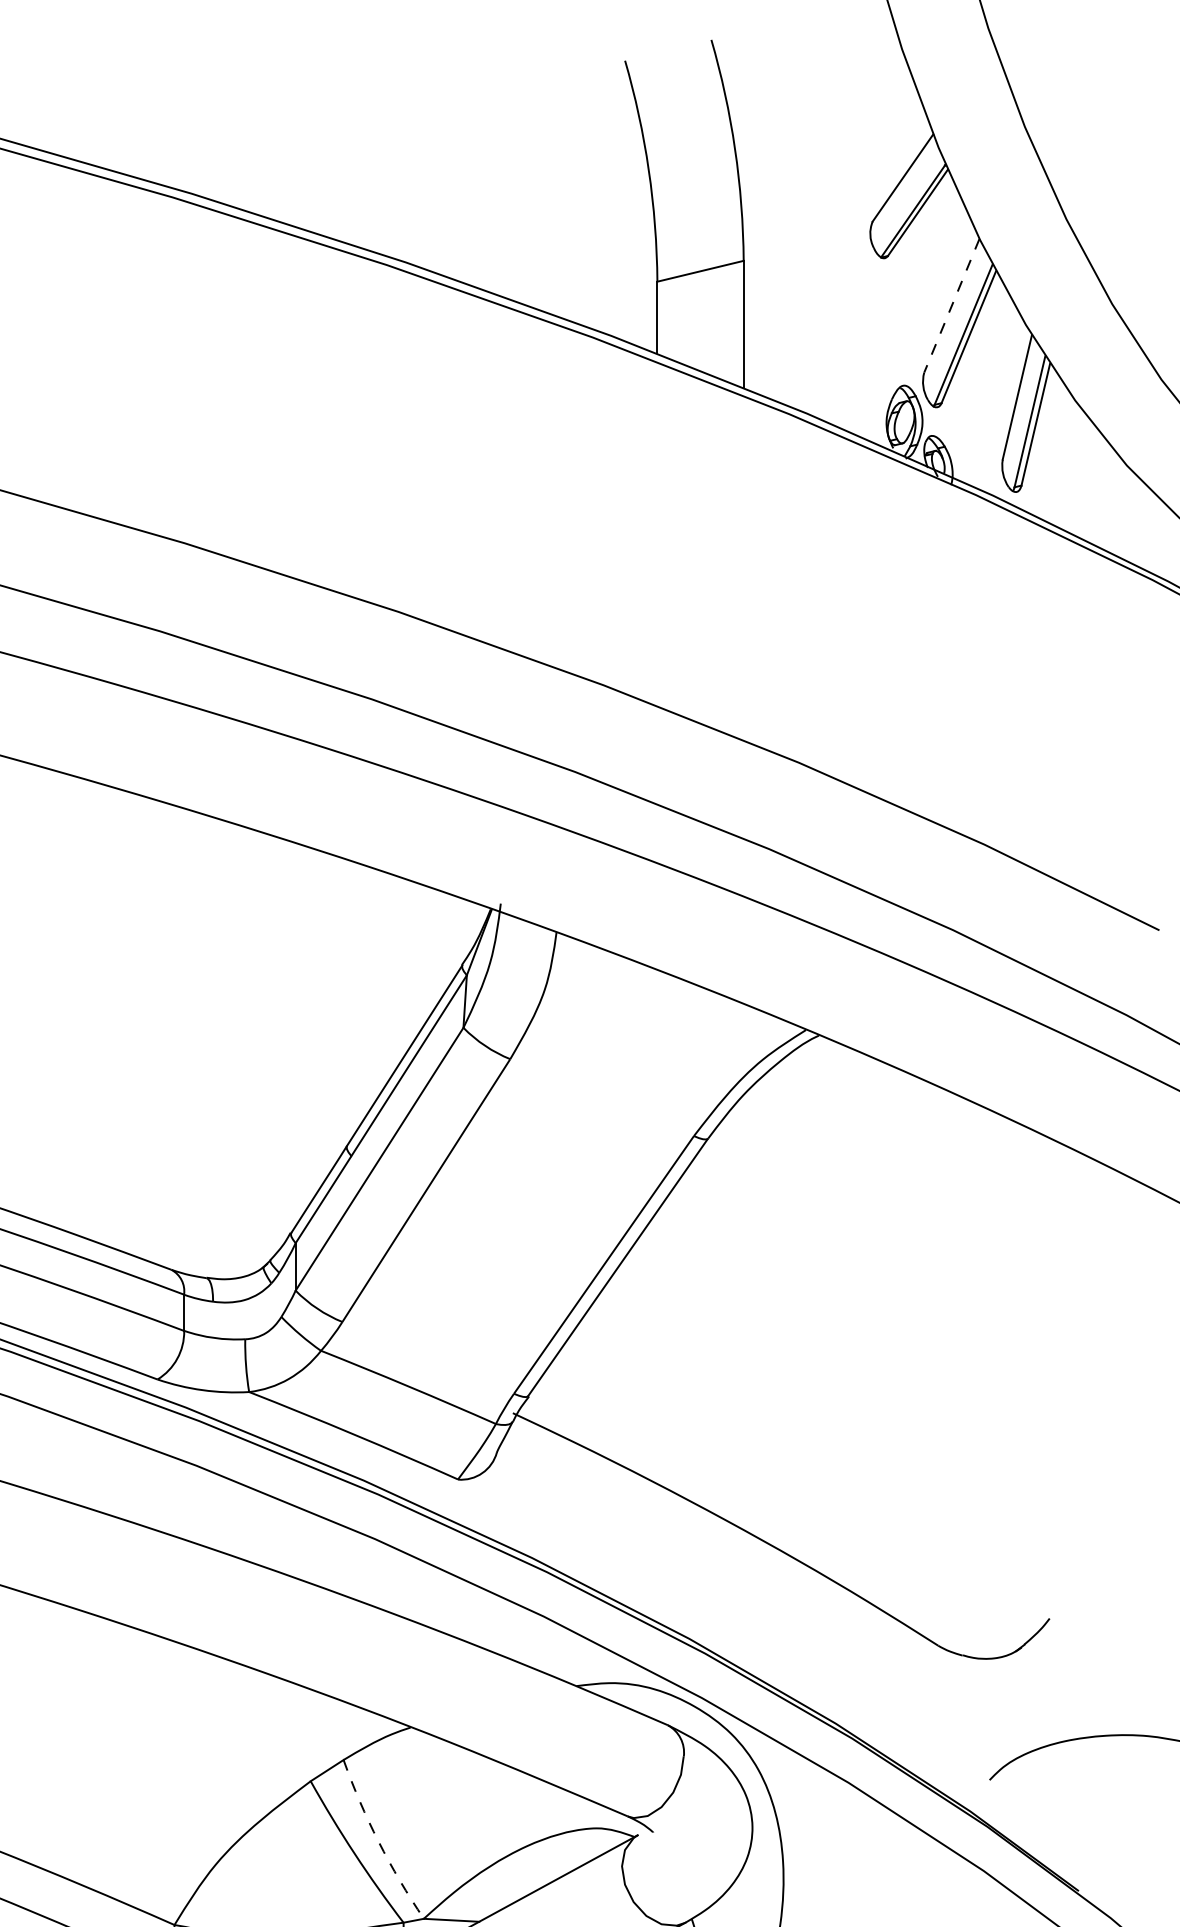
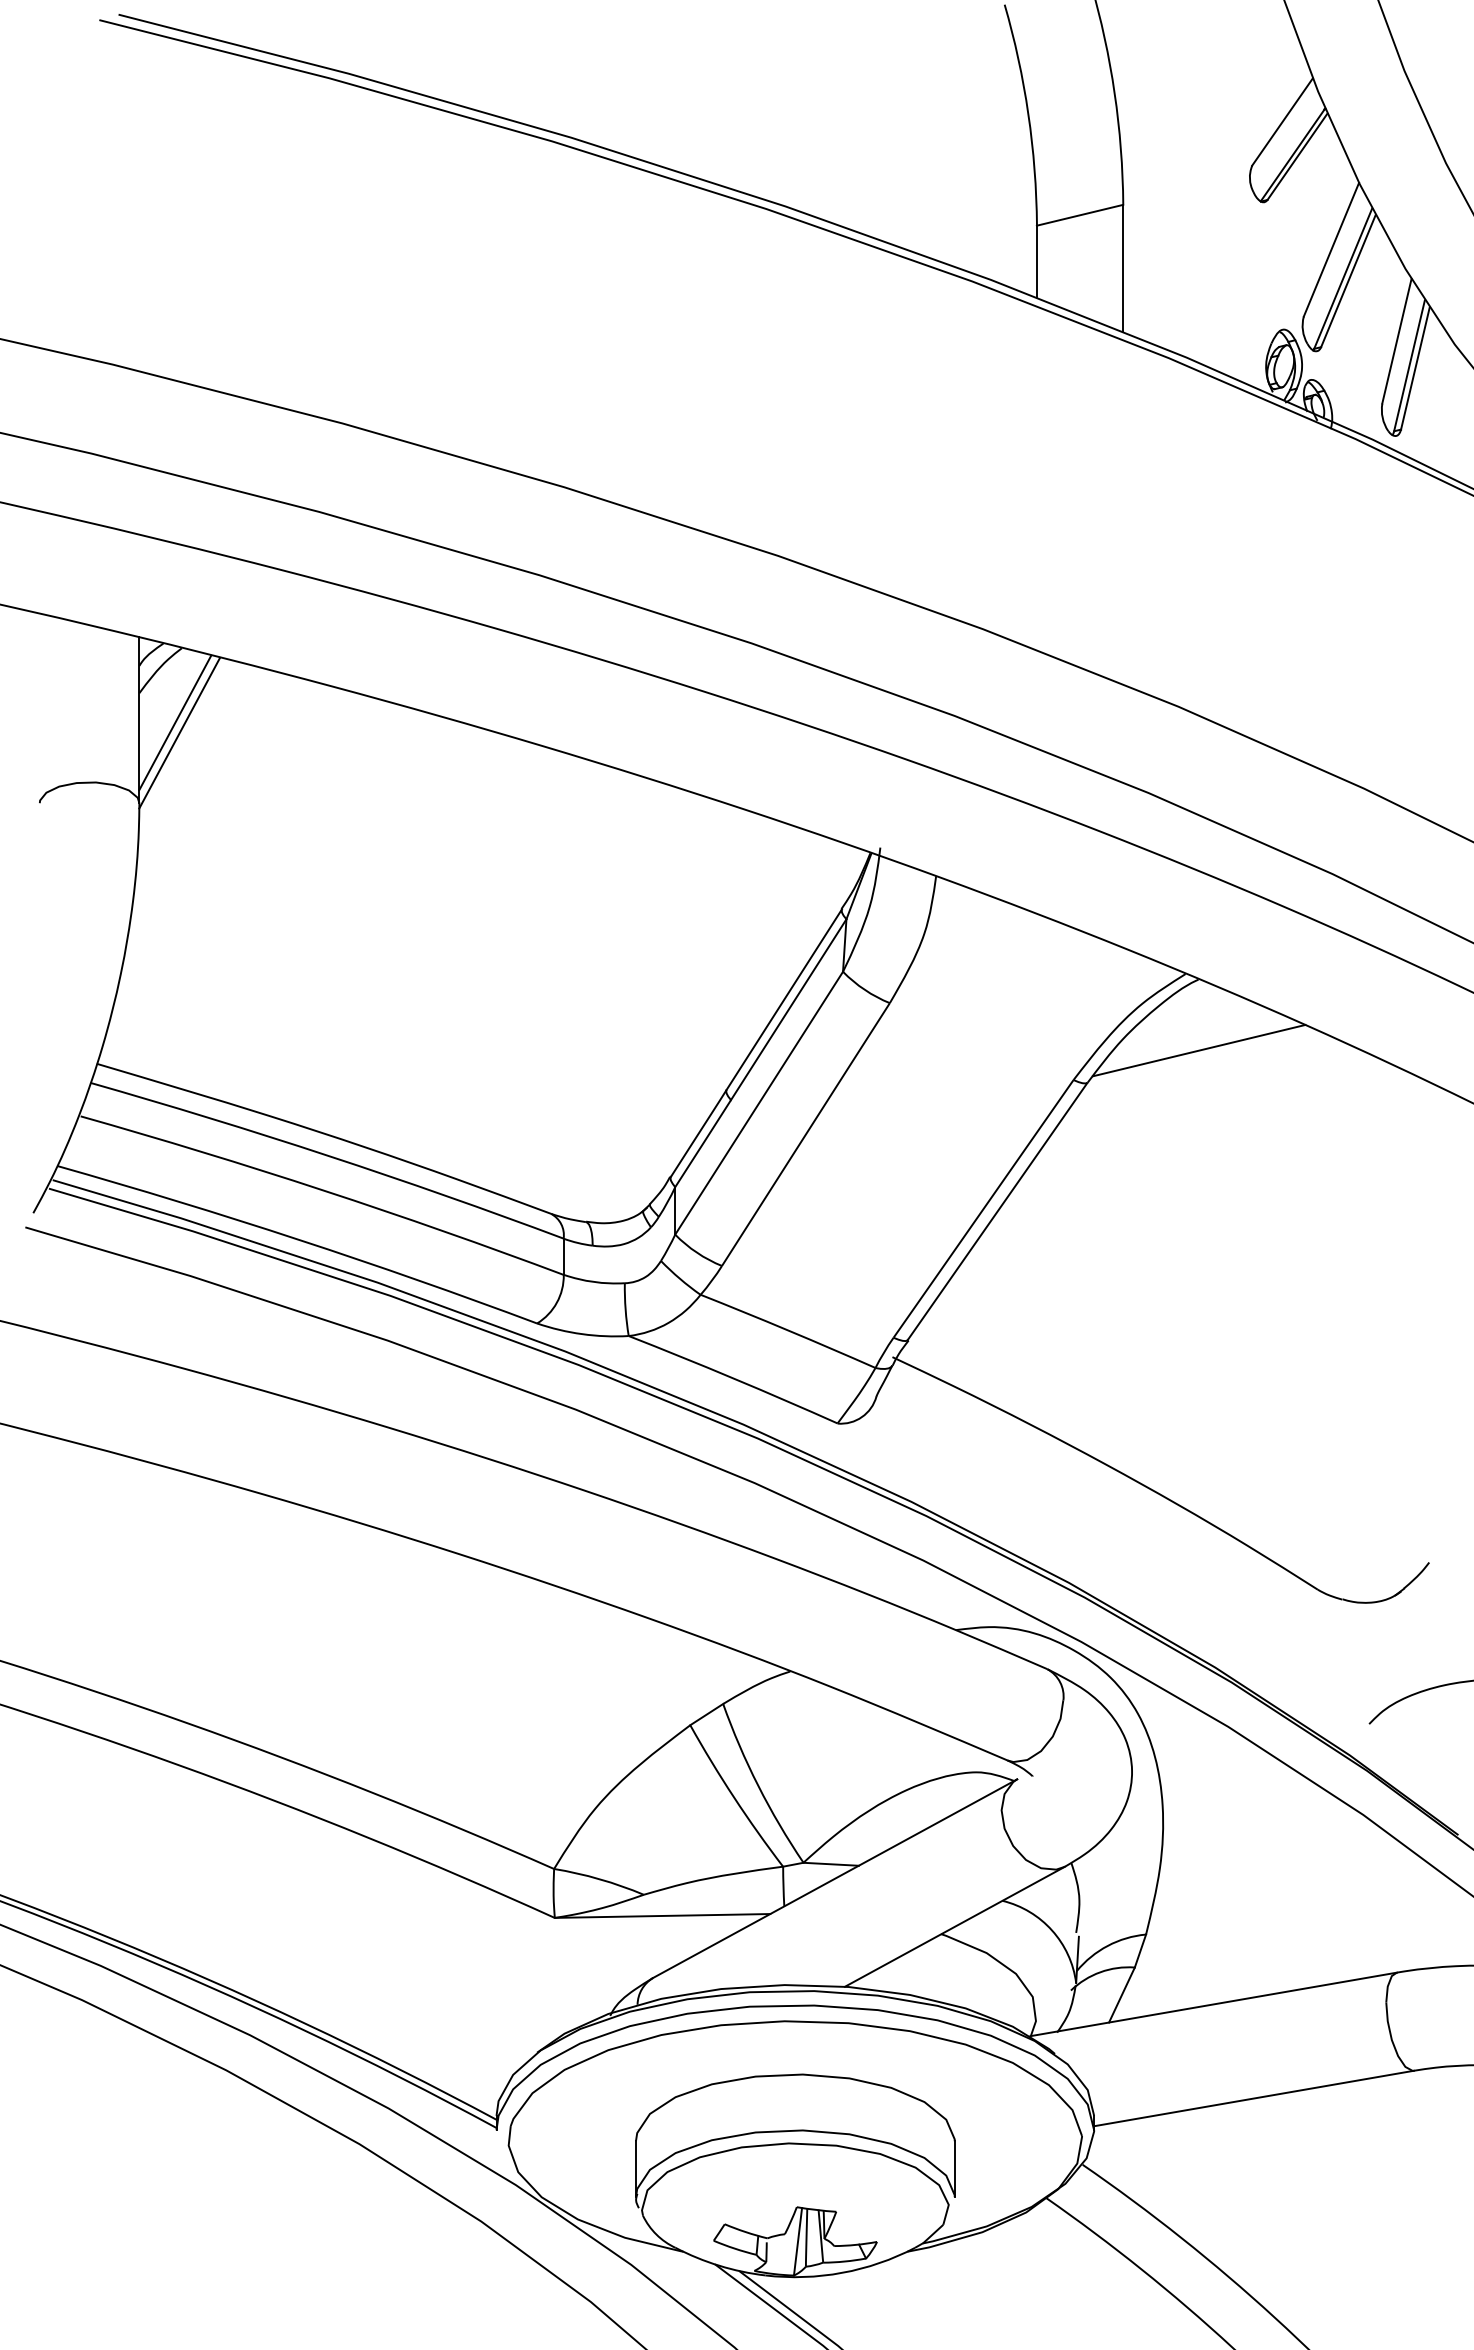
line: (951, 306) -> (1331, 250), dashed -> solid
line: (818, 1106) -> (1198, 1050), added
arc: (378, 1841) -> (758, 1785), dashed -> solid

